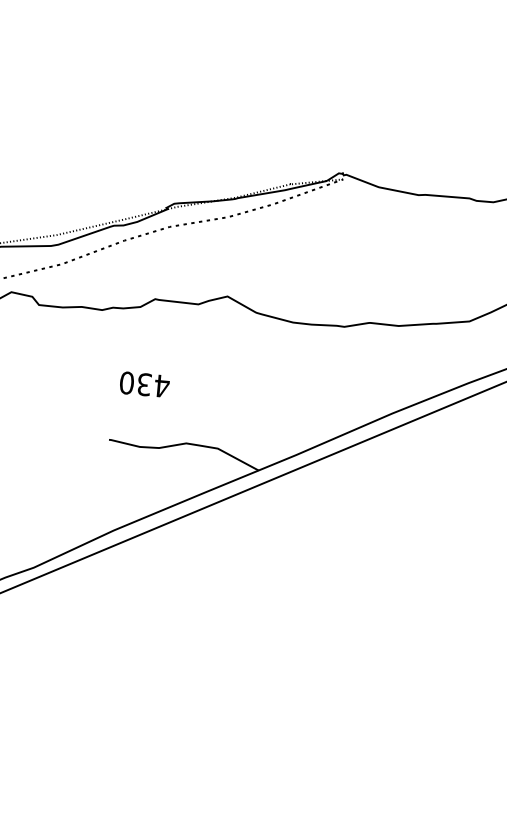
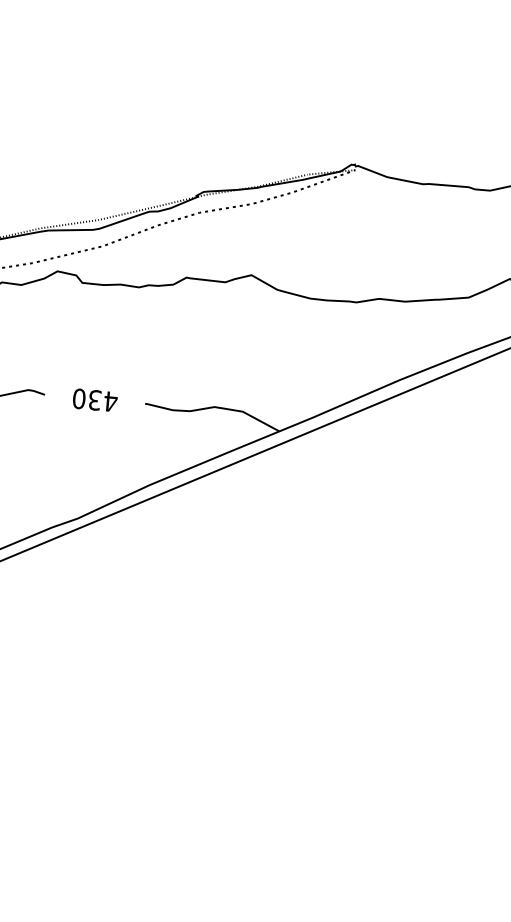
text: (145, 383) -> (95, 399), moved

